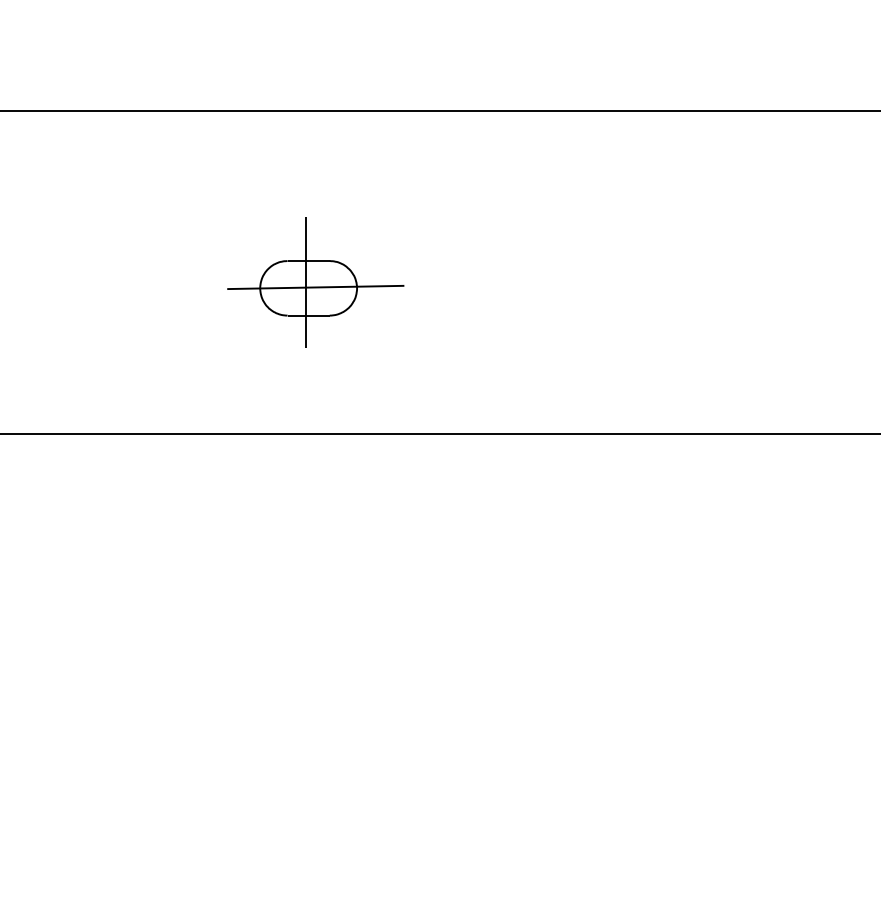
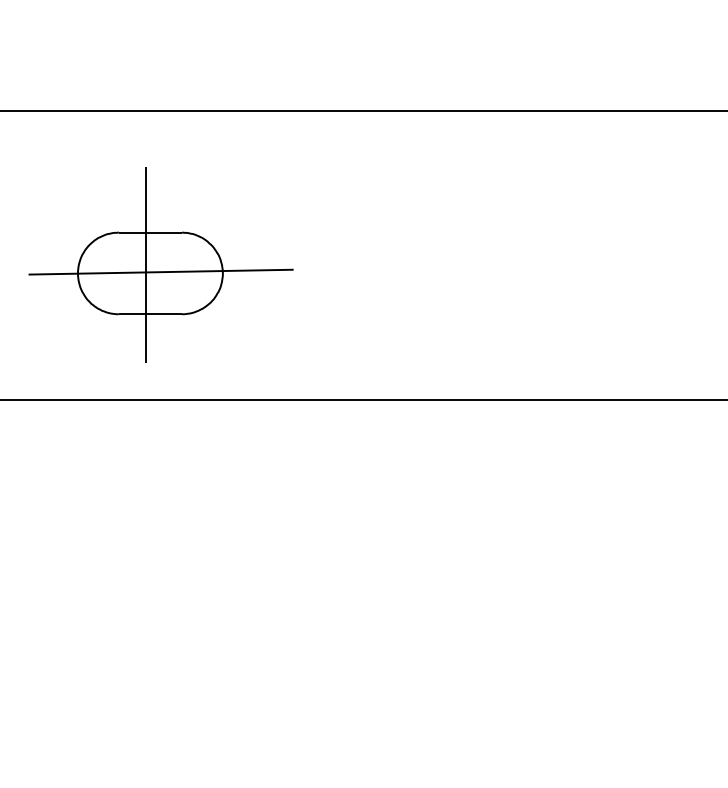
part: (315, 282) -> (160, 264), size x1.67

